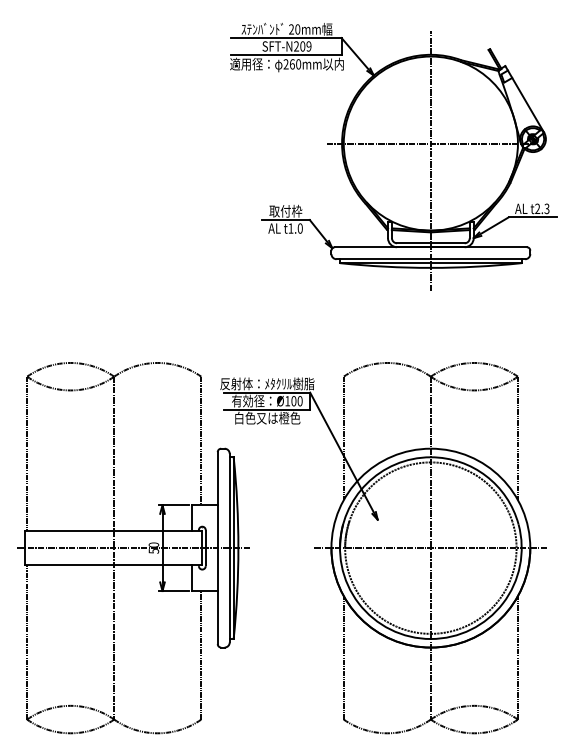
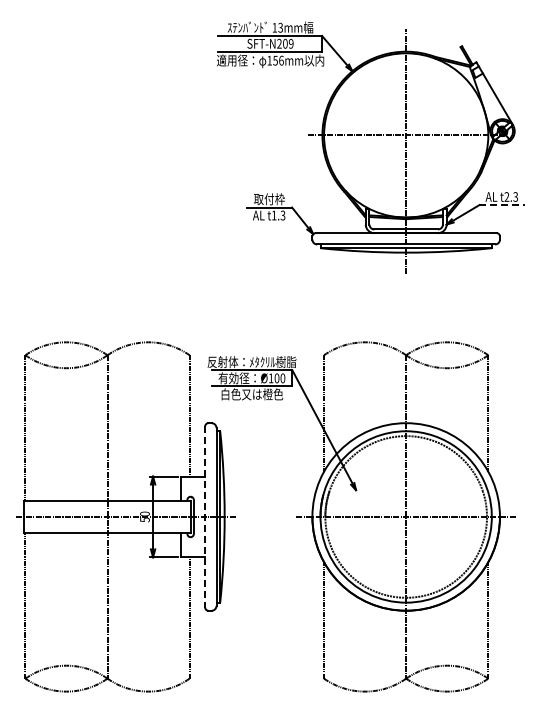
text: (294, 29) -> (277, 27), 20mm -> 13mm
text: (292, 64) -> (275, 60), 260mm -> 156mm
line: (532, 217) -> (502, 205), solid -> dashed
text: (299, 228) -> (282, 215), t1.0 -> t1.3
line: (218, 547) -> (205, 516), solid -> dashed

